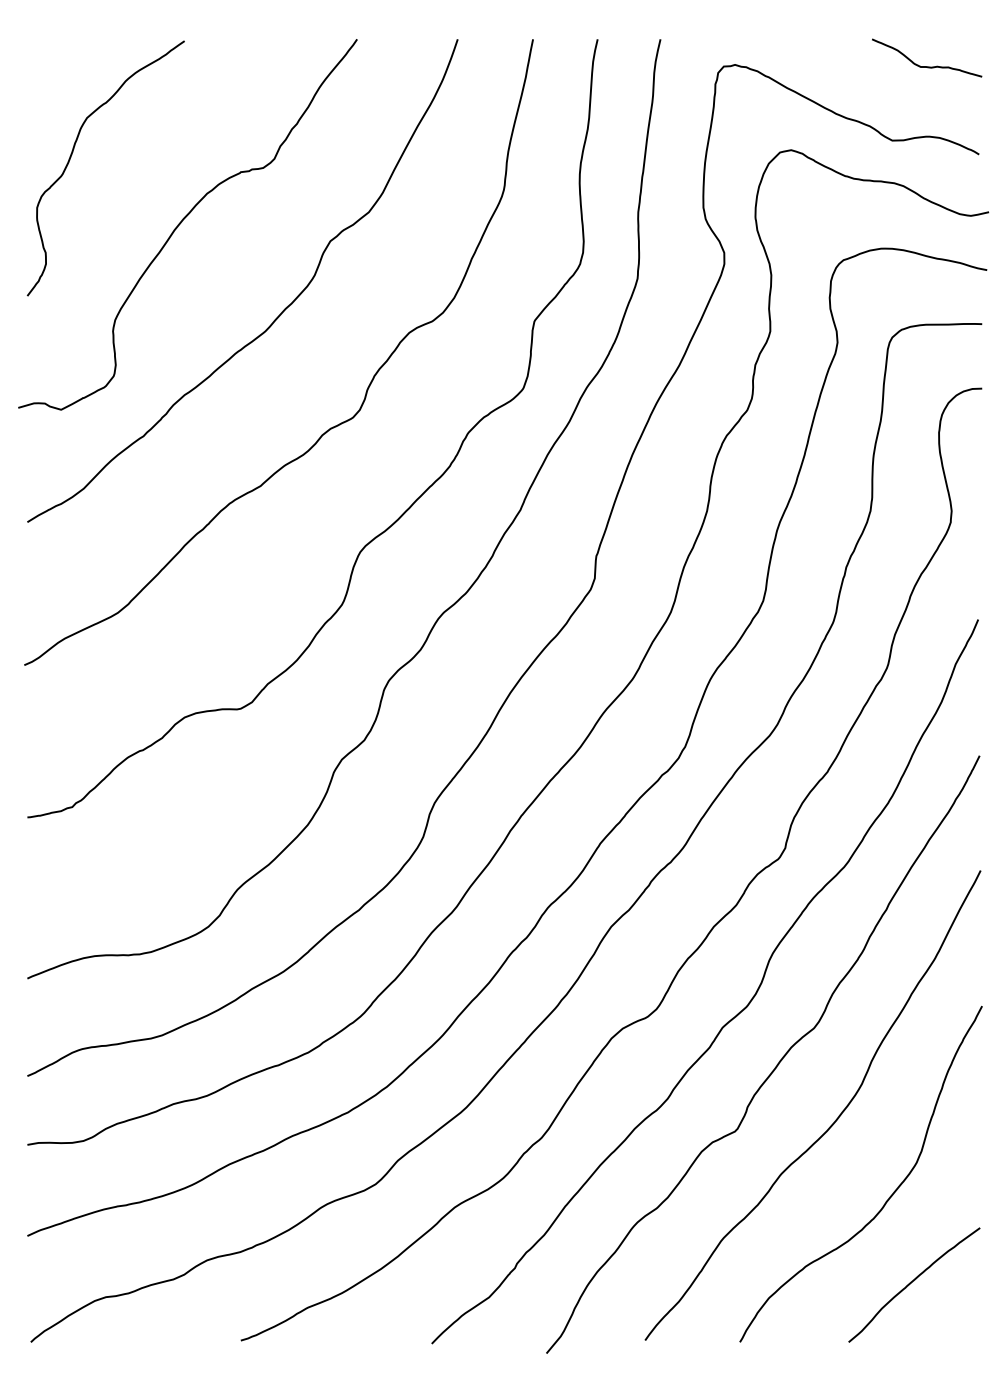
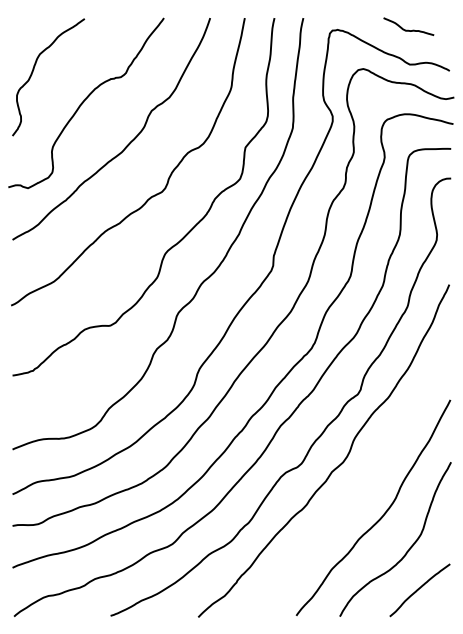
curve: (926, 64) -> (408, 29), moved
curve: (773, 1065) -> (355, 489), removed

